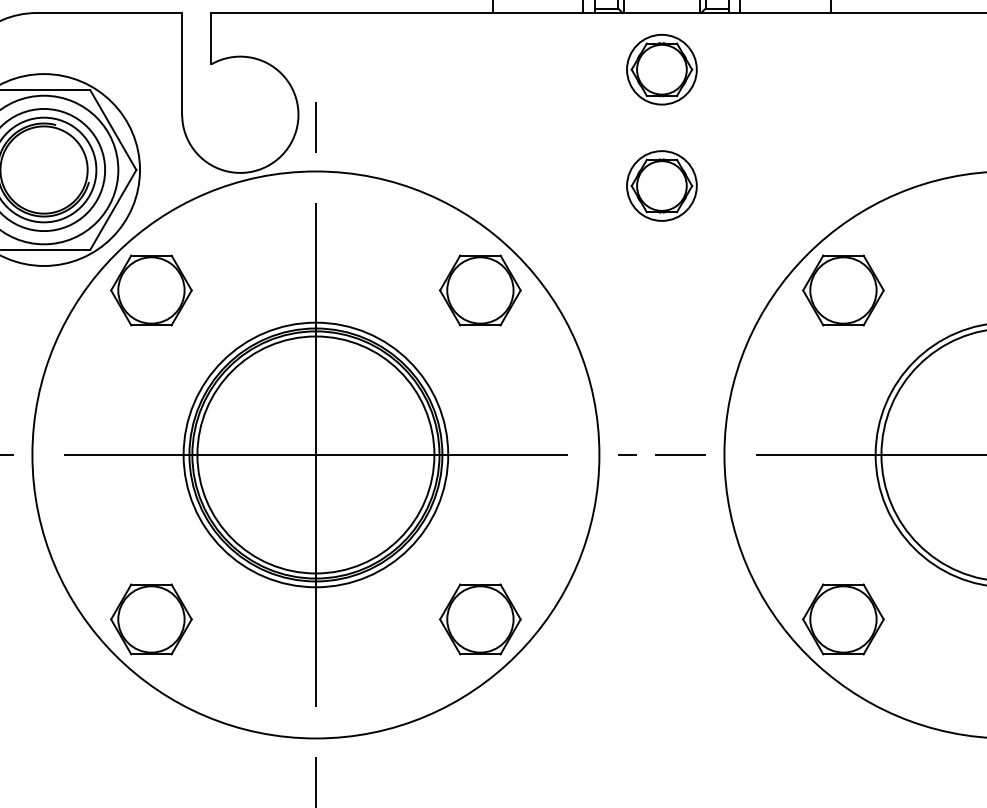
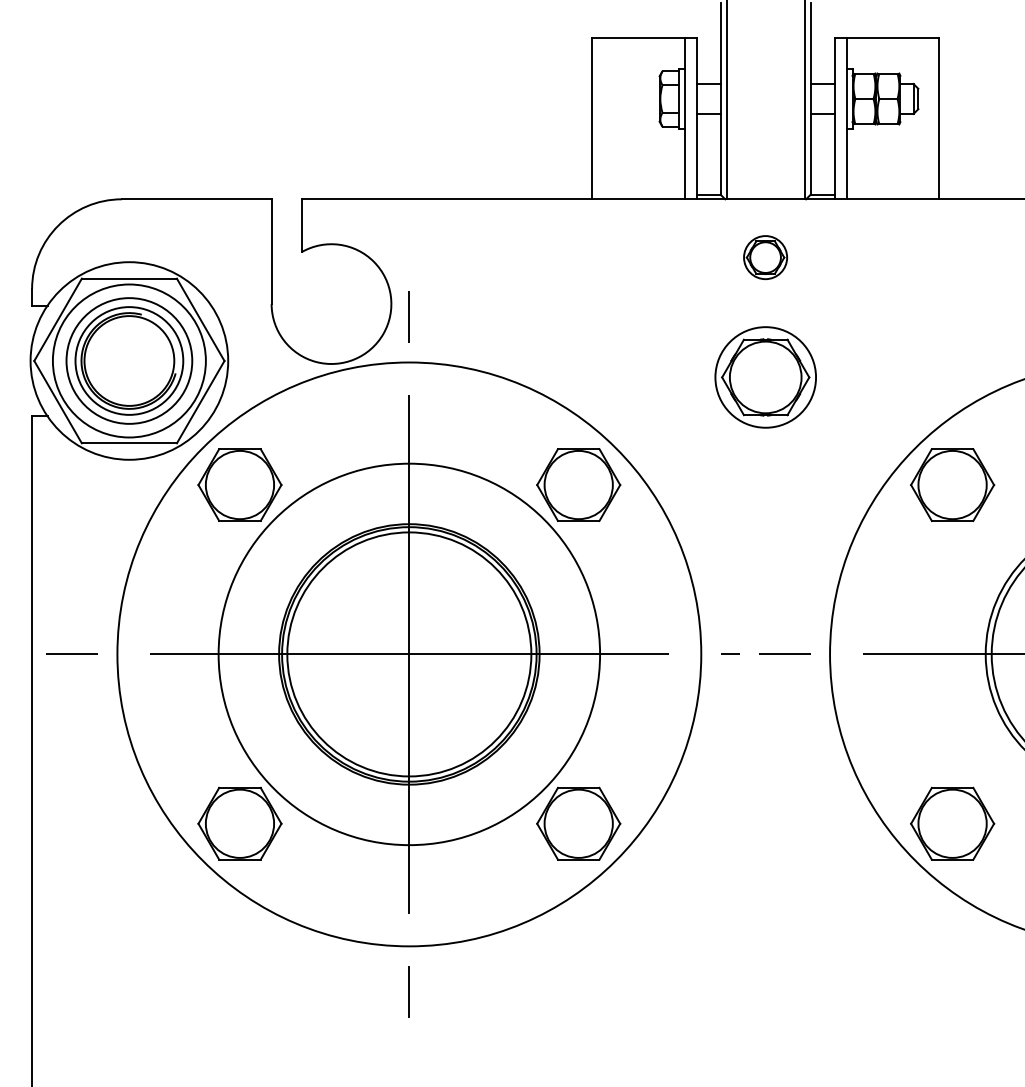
part: (661, 69) -> (765, 257), size x0.6
part: (661, 186) -> (765, 377), size x1.4
circle: (316, 455) -> (409, 654), size x1.4

